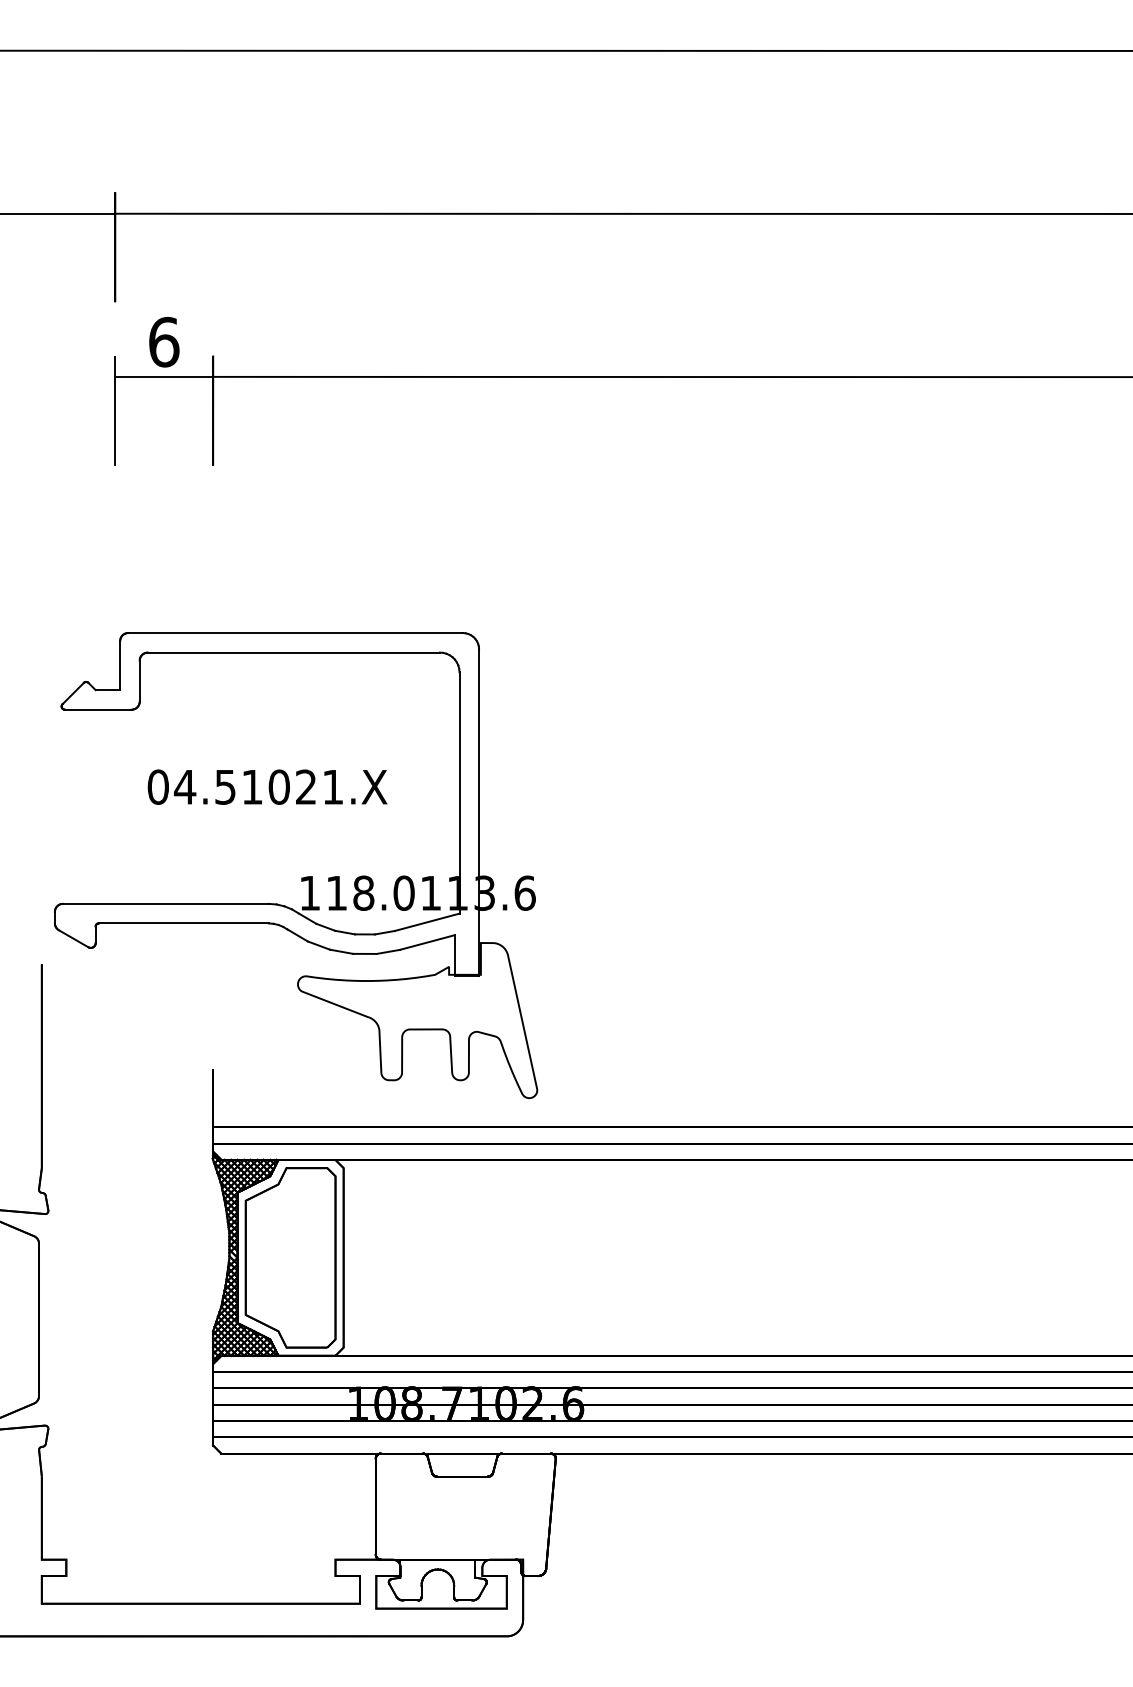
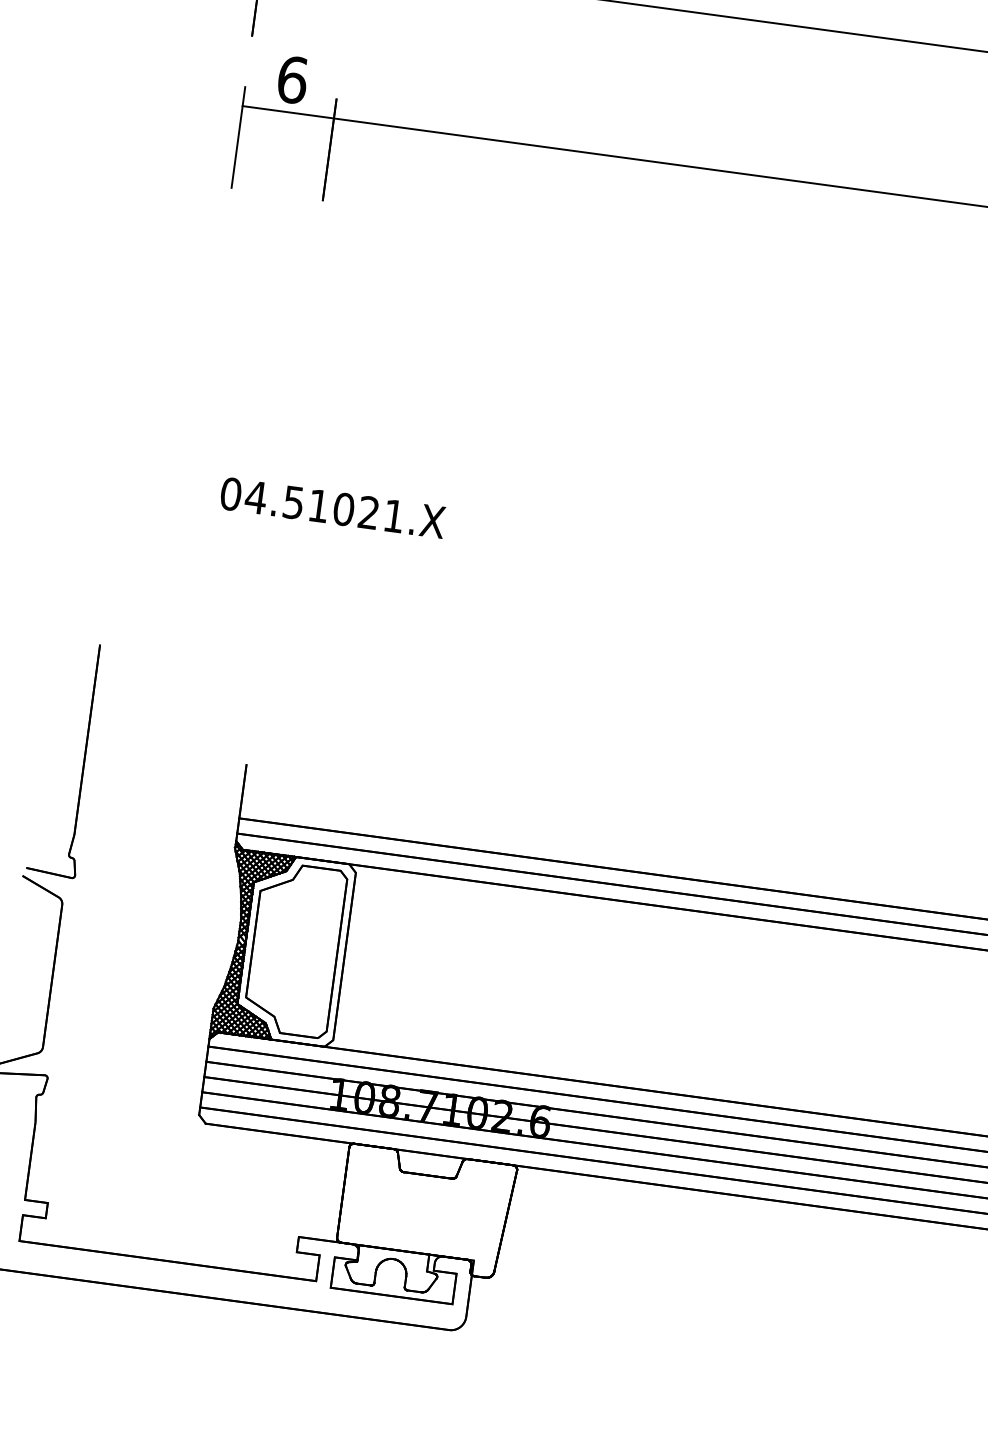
part: (301, 877) -> (353, 596), removed

